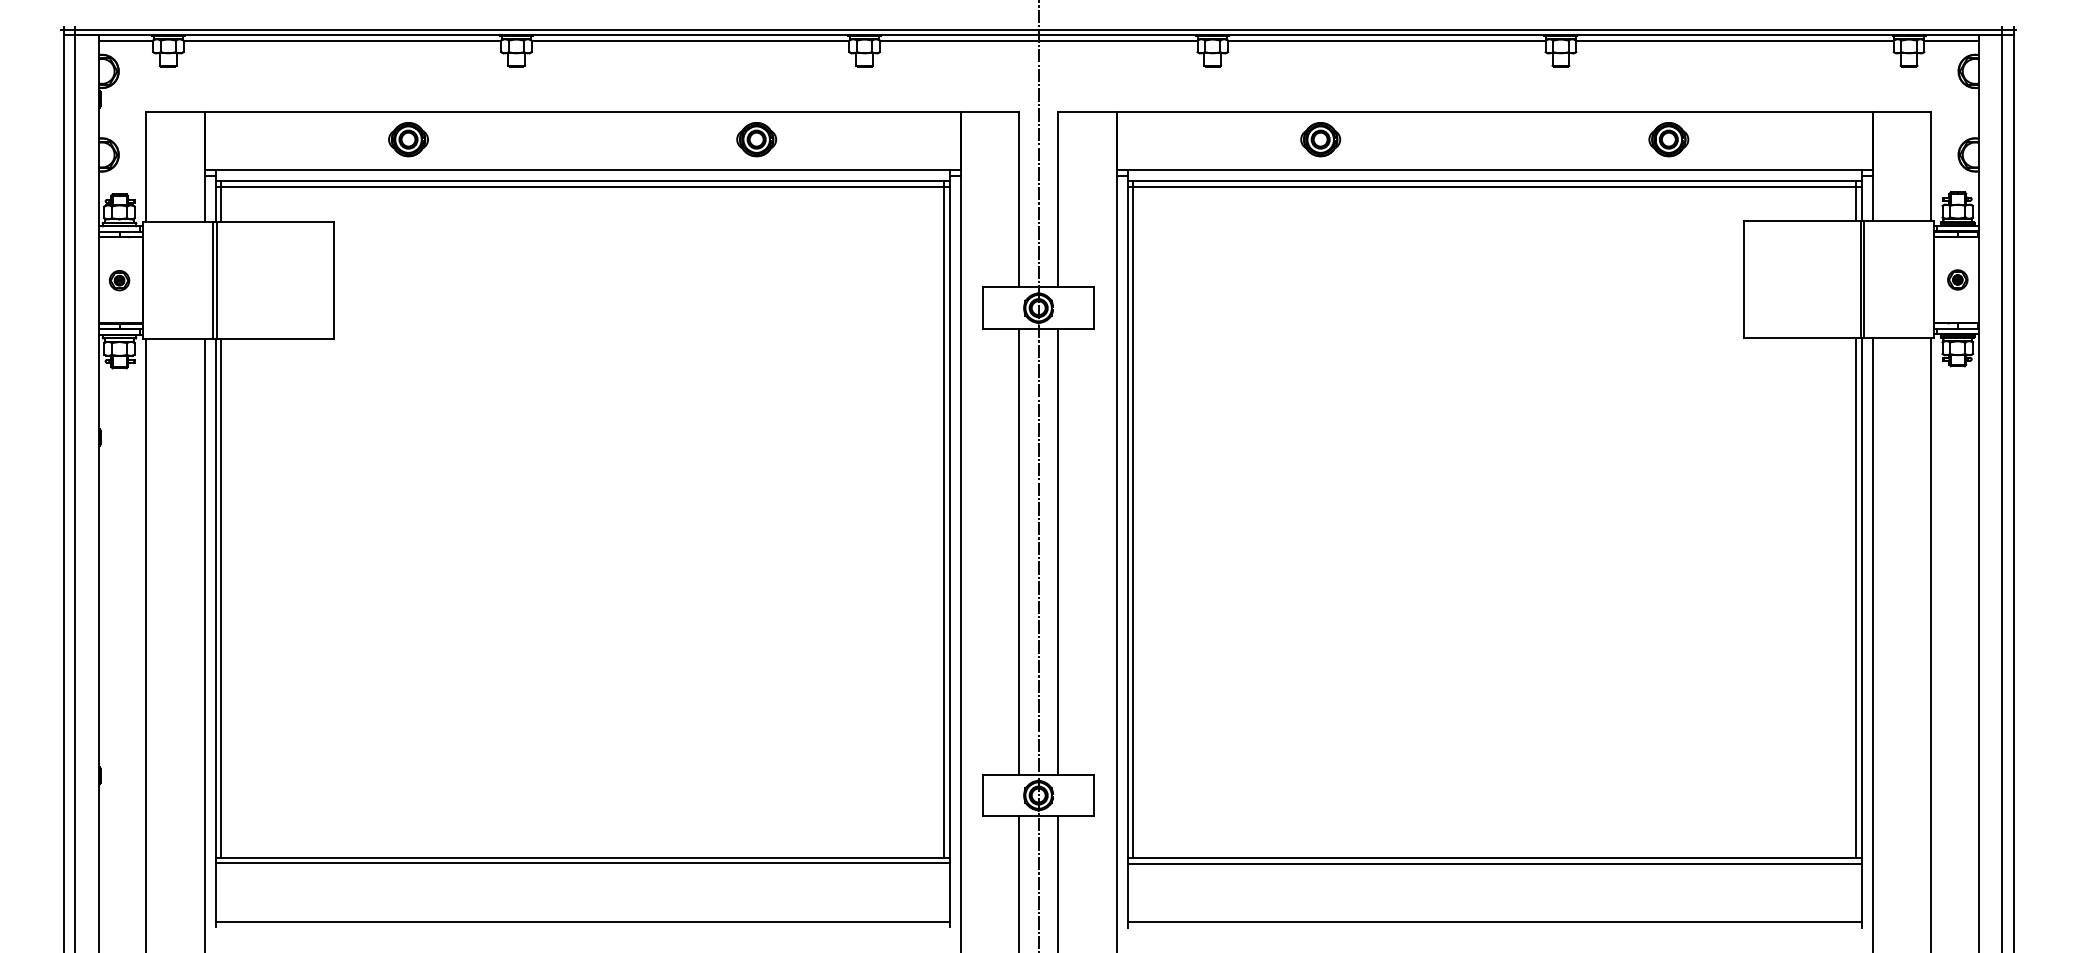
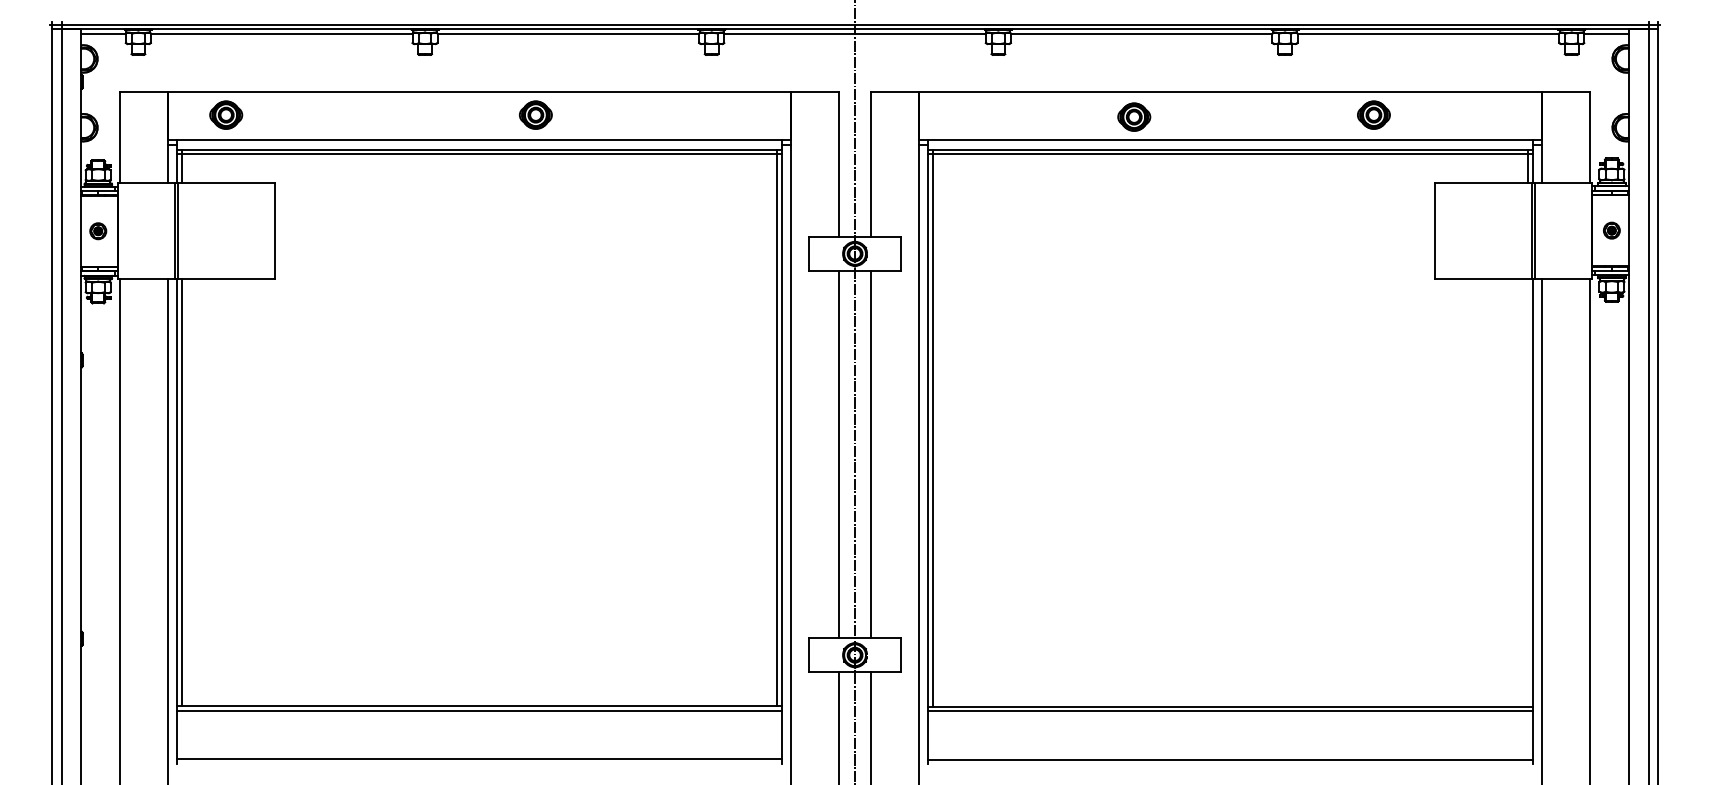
part: (408, 138) -> (226, 114), moved
part: (756, 138) -> (535, 114), moved
part: (1320, 138) -> (1134, 116), moved
line: (1856, 597) -> (1528, 492), removed

